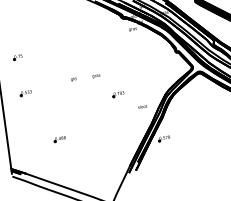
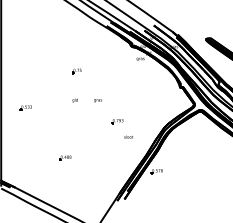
part: (17, 57) -> (76, 71), moved
text: (142, 106) -> (128, 136), moved
part: (59, 138) -> (65, 157), moved

